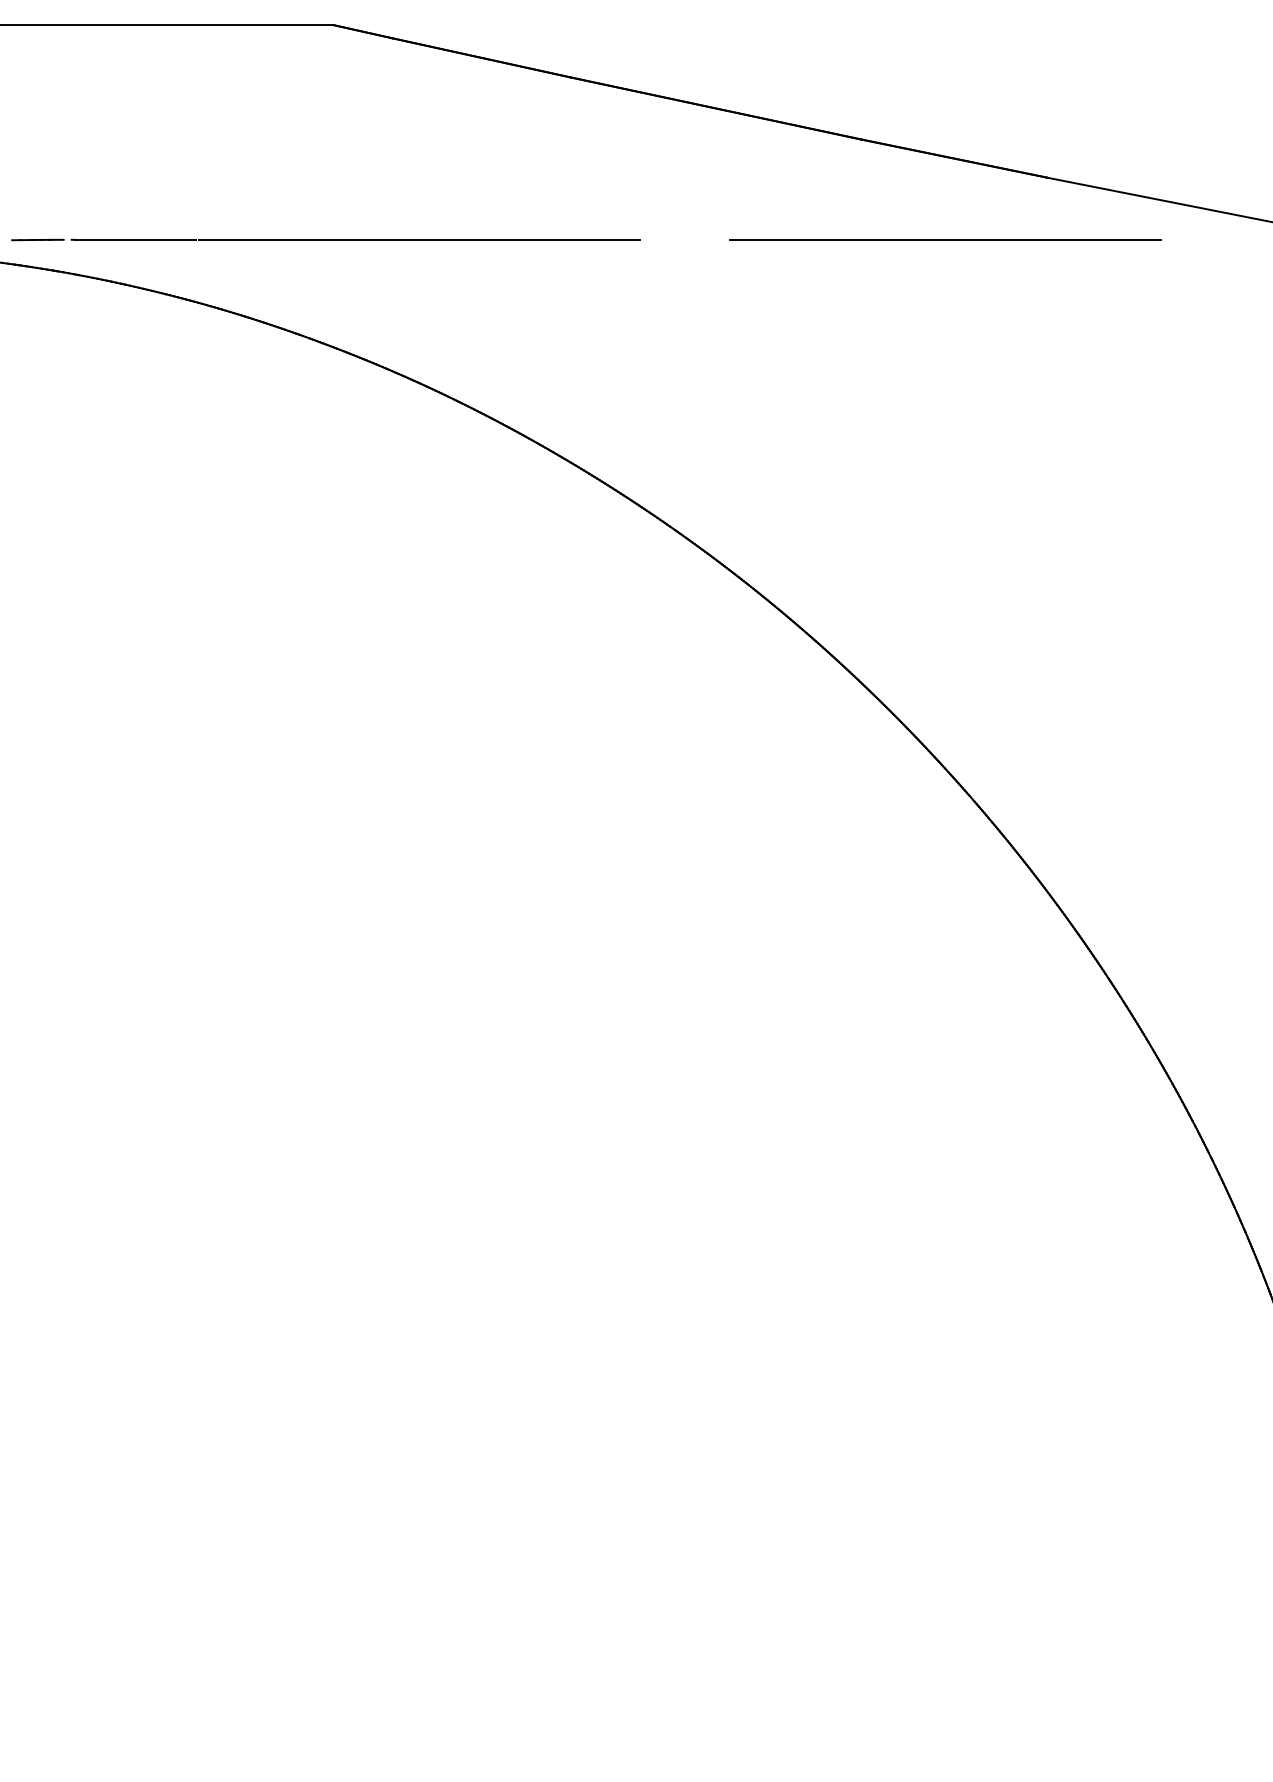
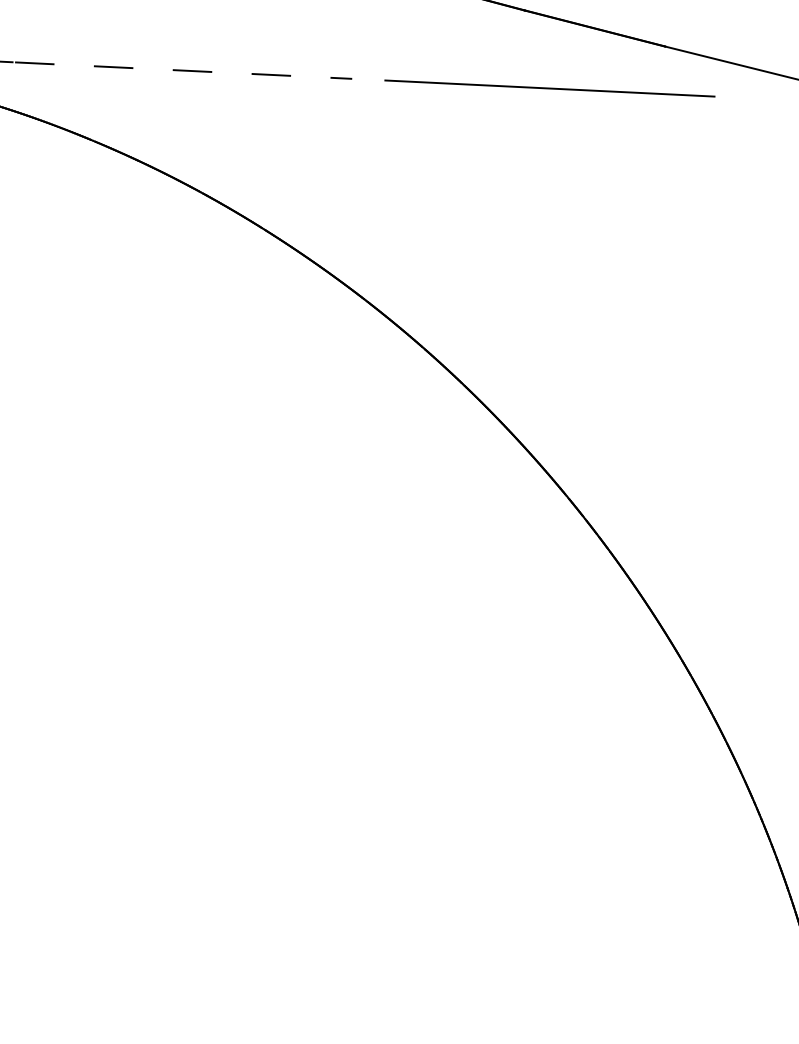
line: (419, 239) -> (183, 70), solid -> dashed
line: (945, 239) -> (550, 88), moved

